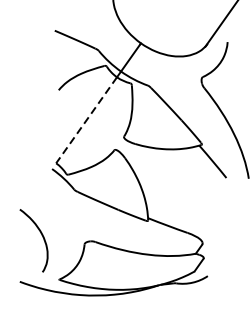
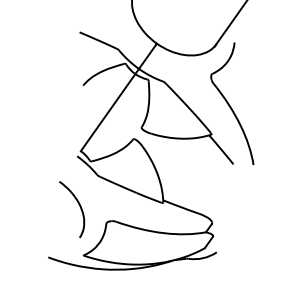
line: (85, 121) -> (107, 113), dashed -> solid
curve: (42, 237) -> (79, 206), moved

